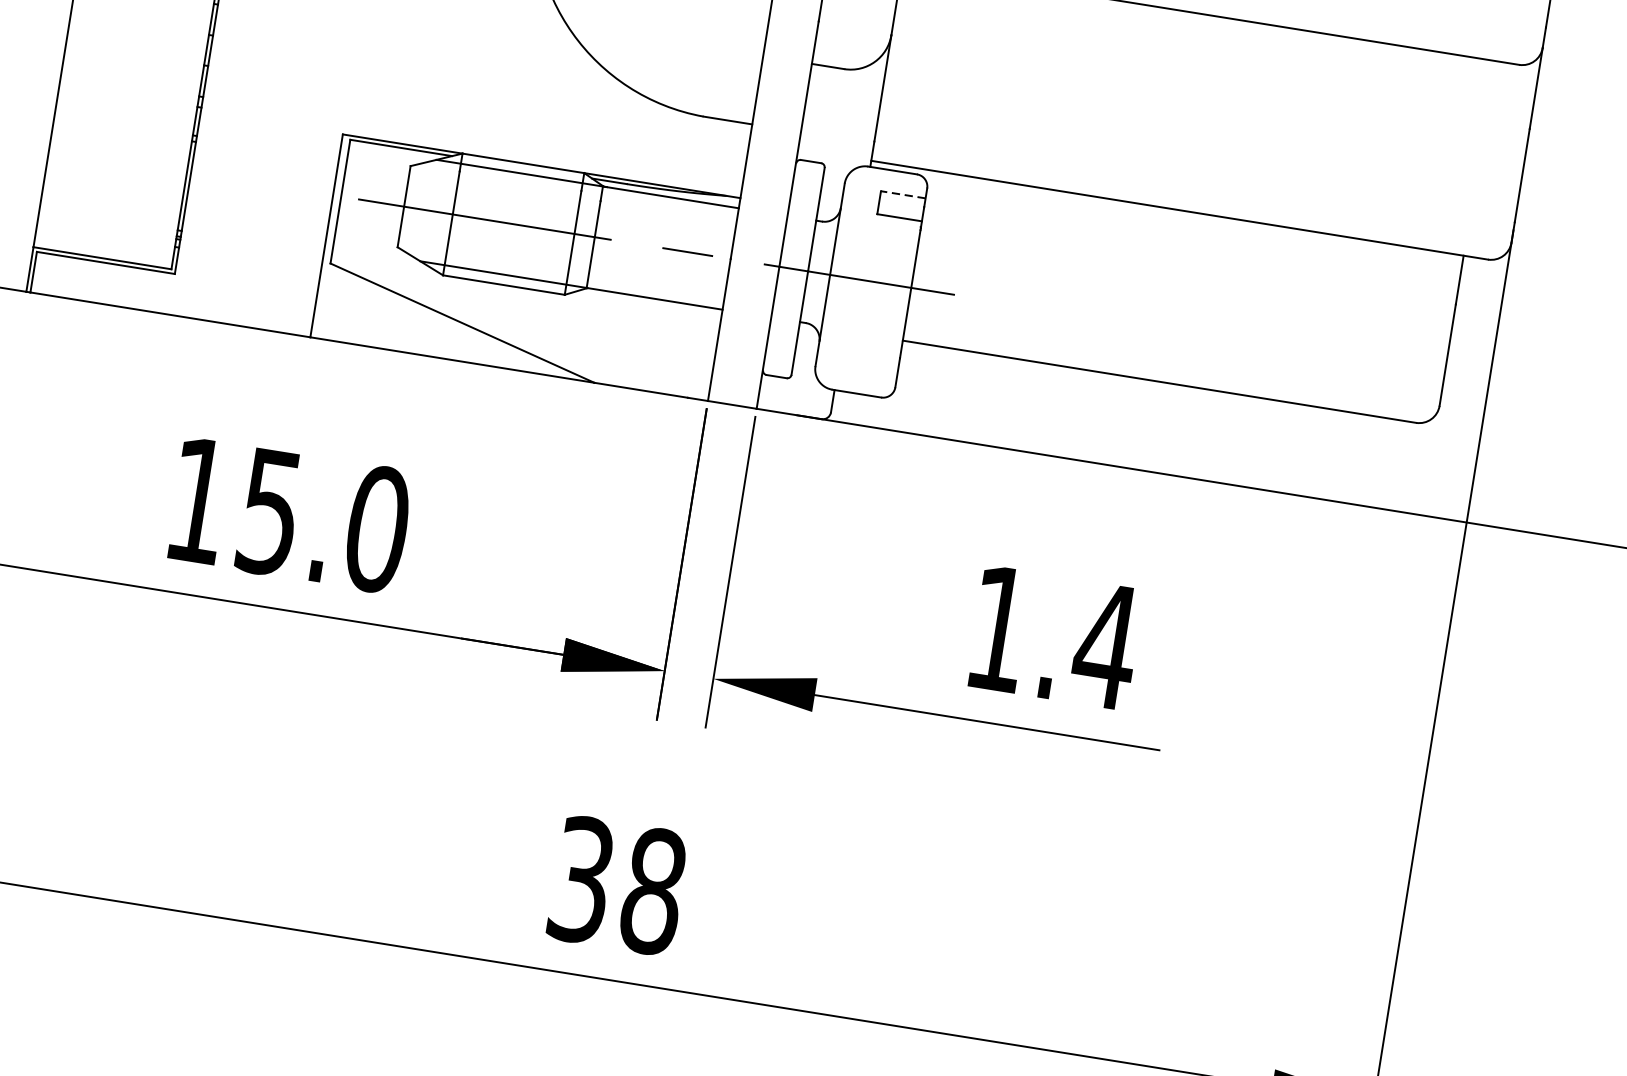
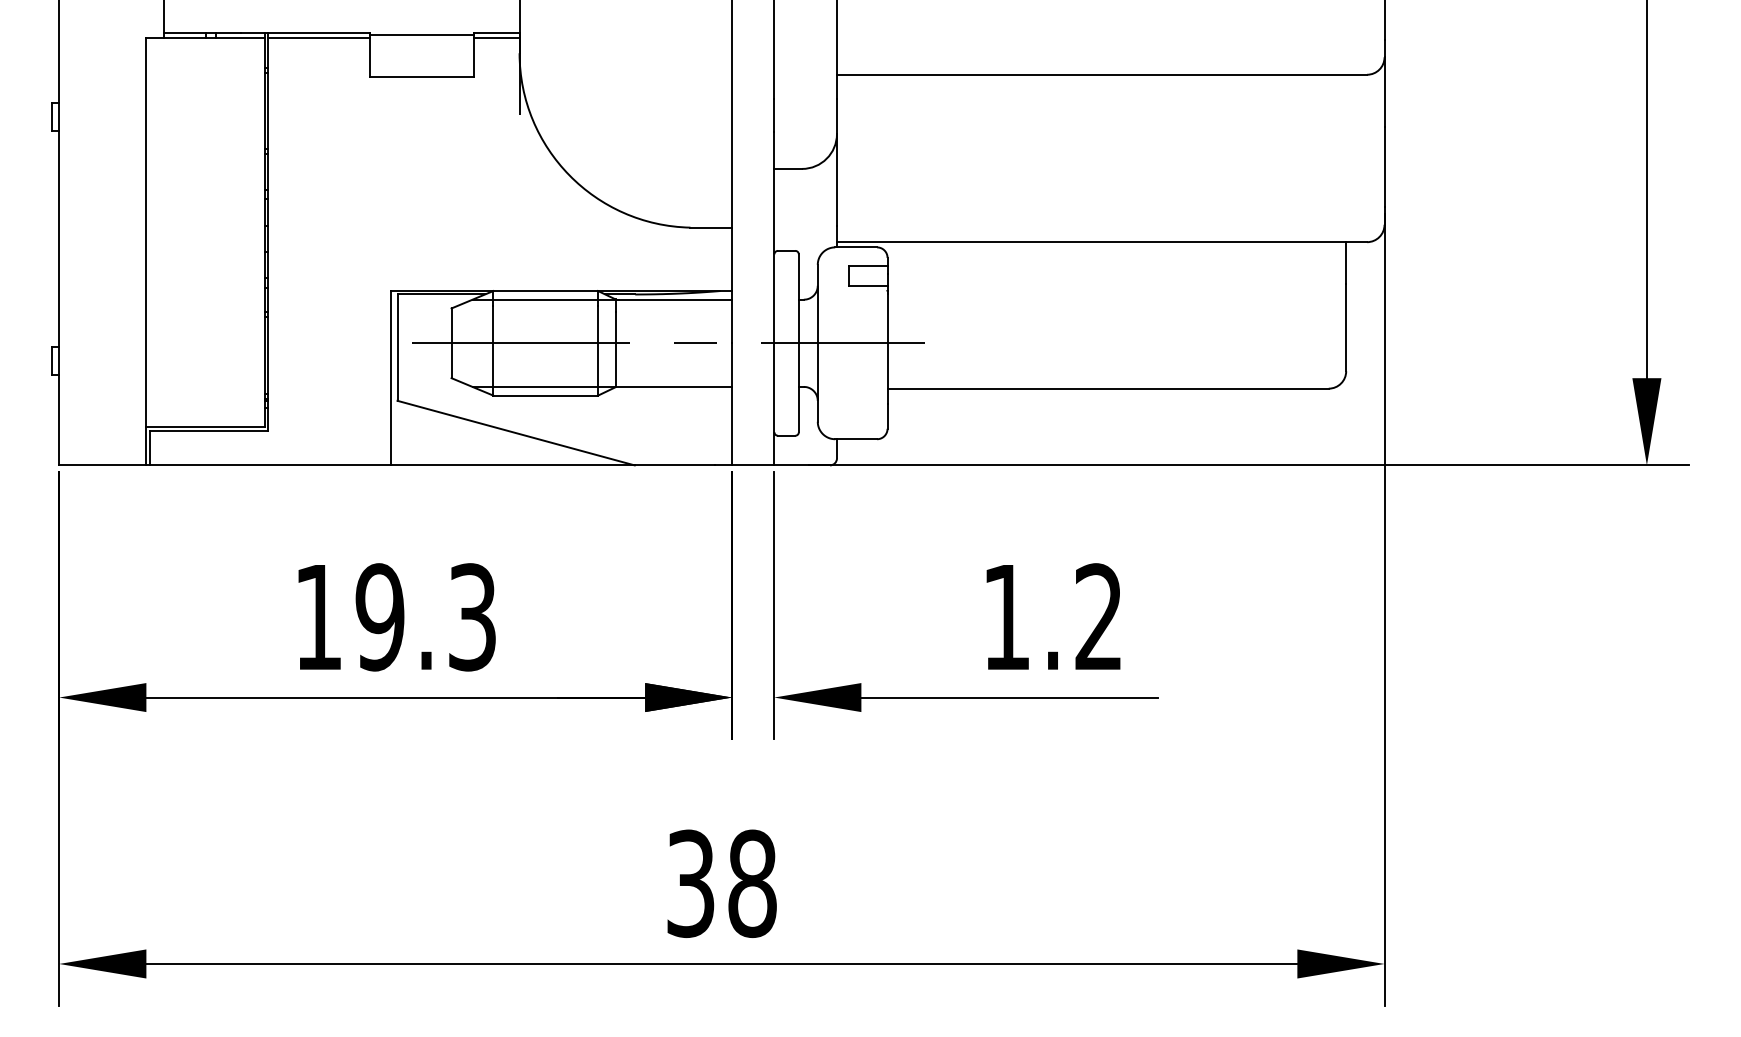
line: (902, 194) -> (867, 266), dashed -> solid
text: (323, 520) -> (426, 617), 15.0 -> 19.3
text: (1105, 644) -> (1098, 616), 1.4 -> 1.2

